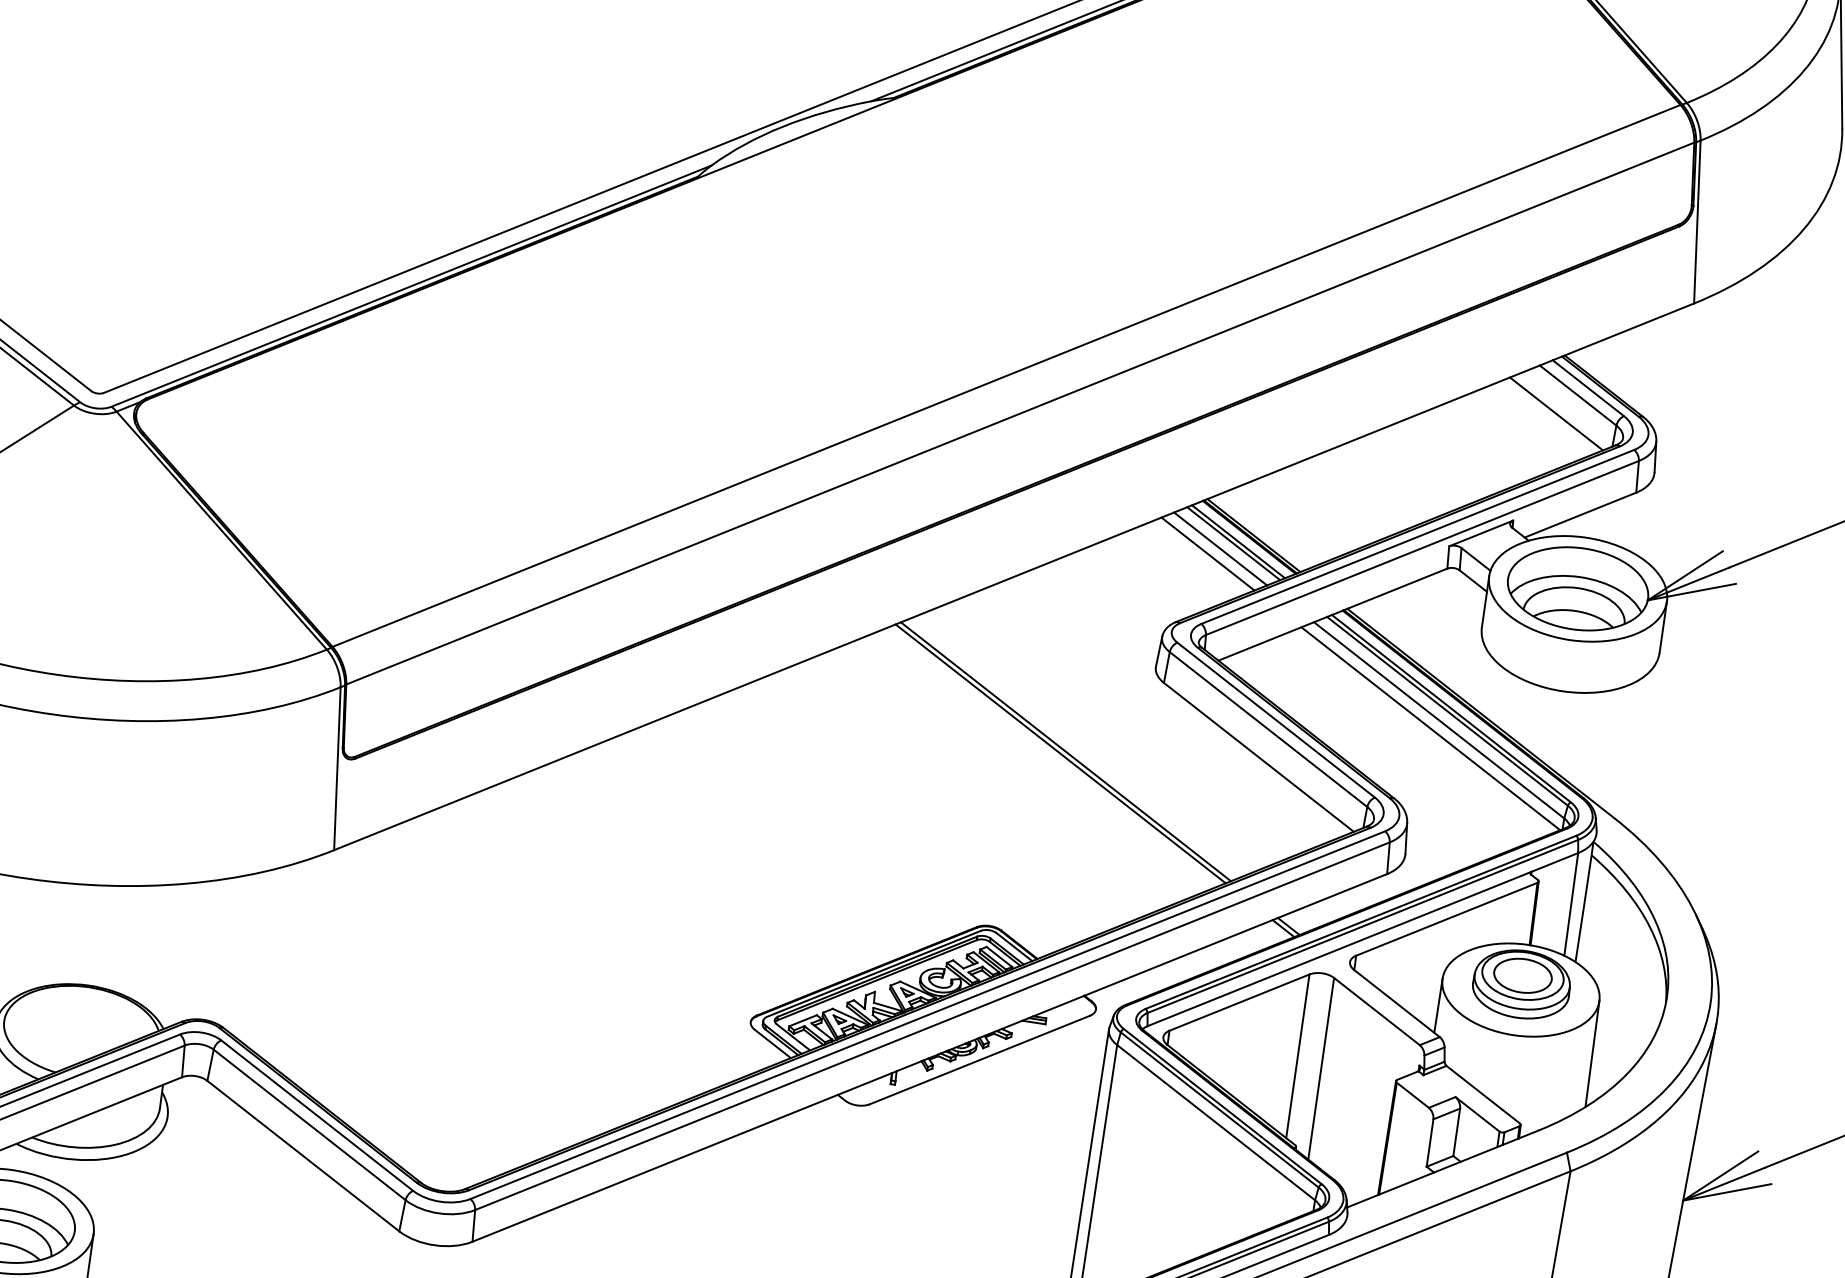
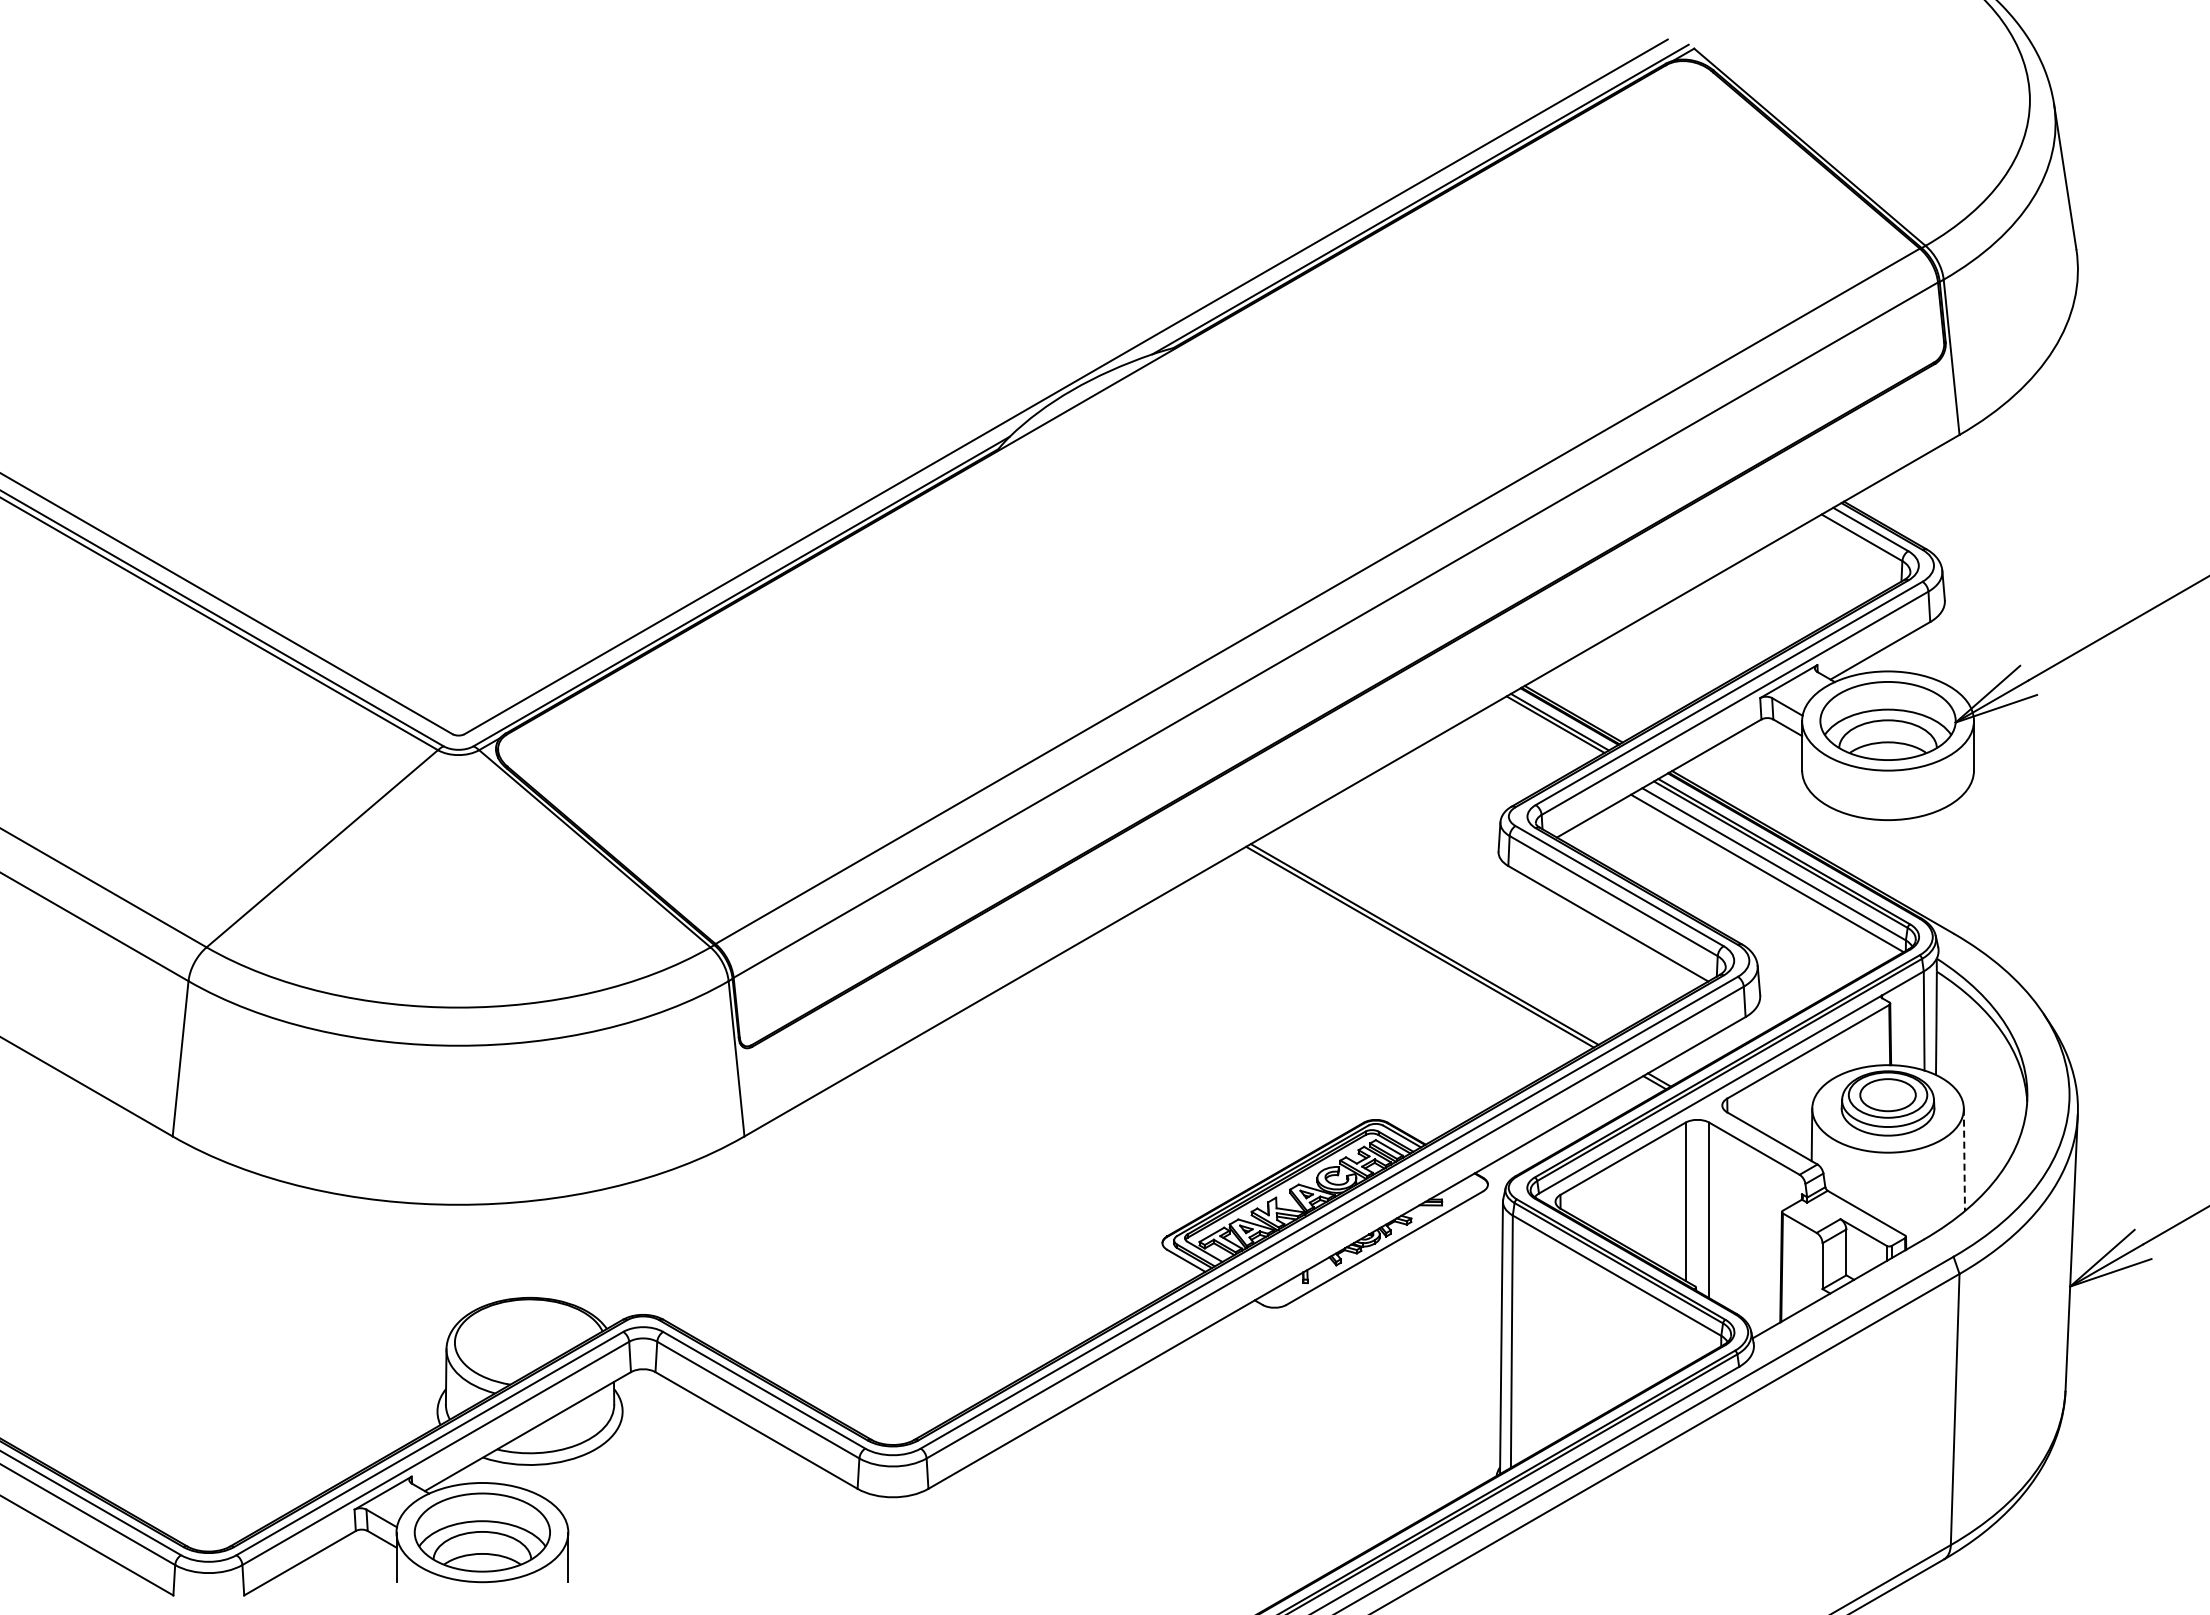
line: (1557, 413) -> (1844, 557), removed
line: (1220, 548) -> (1543, 731), removed
line: (1207, 553) -> (1532, 737), removed
line: (1592, 1054) -> (1964, 1160), solid -> dashed

